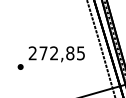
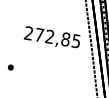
text: (56, 54) -> (52, 38), moved

